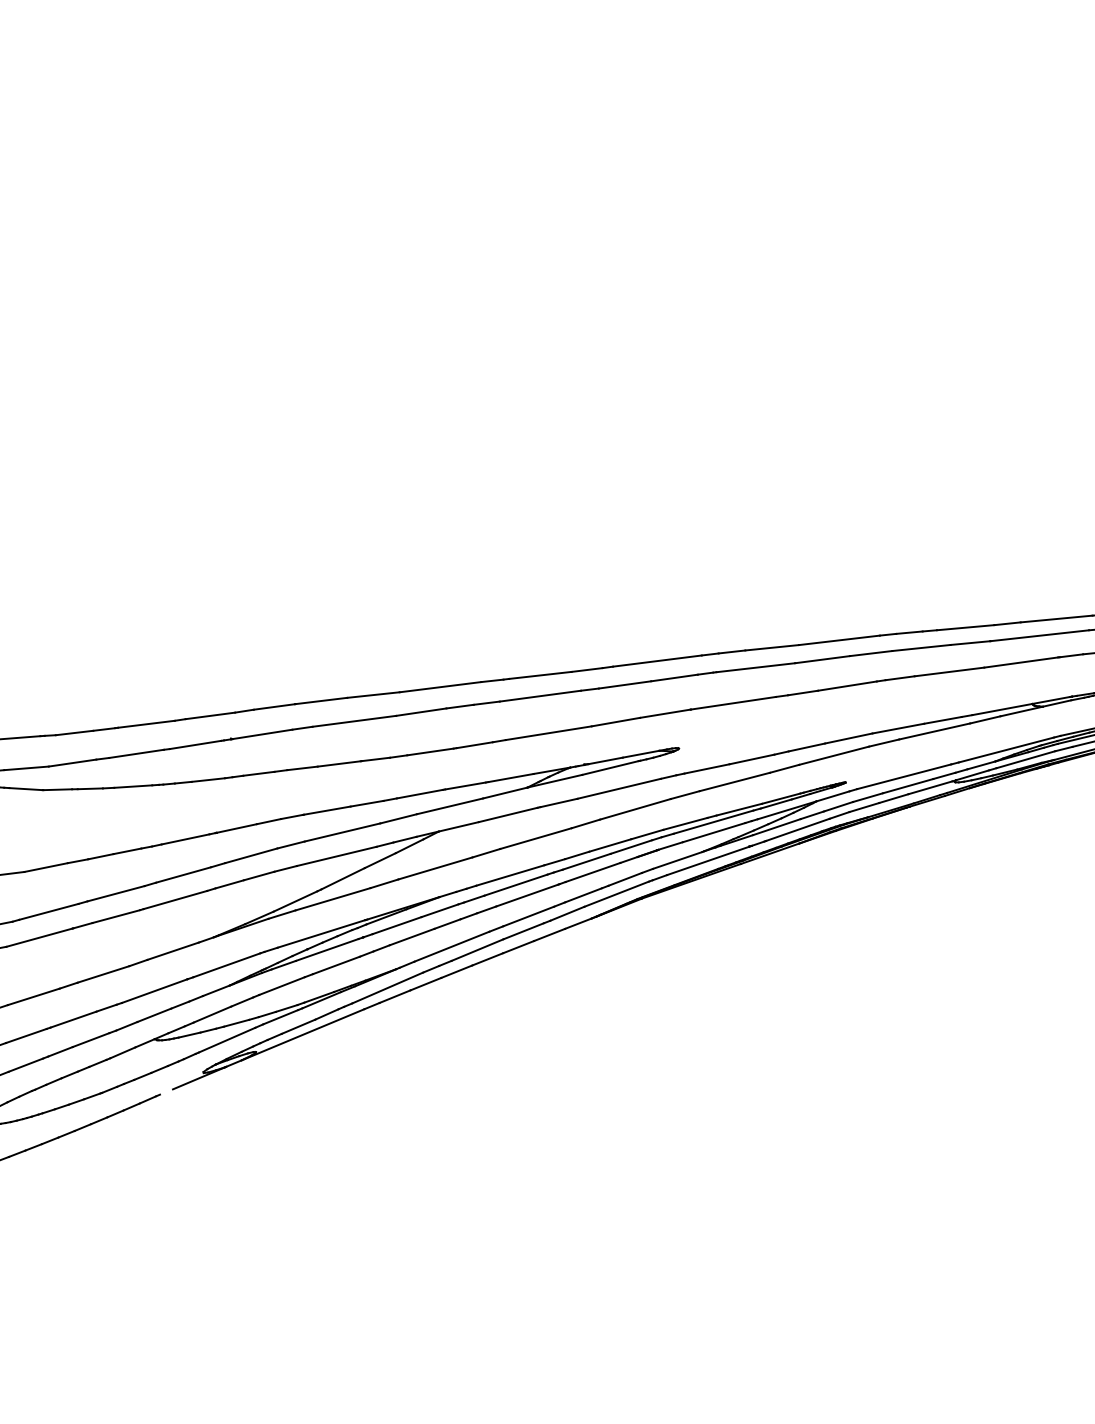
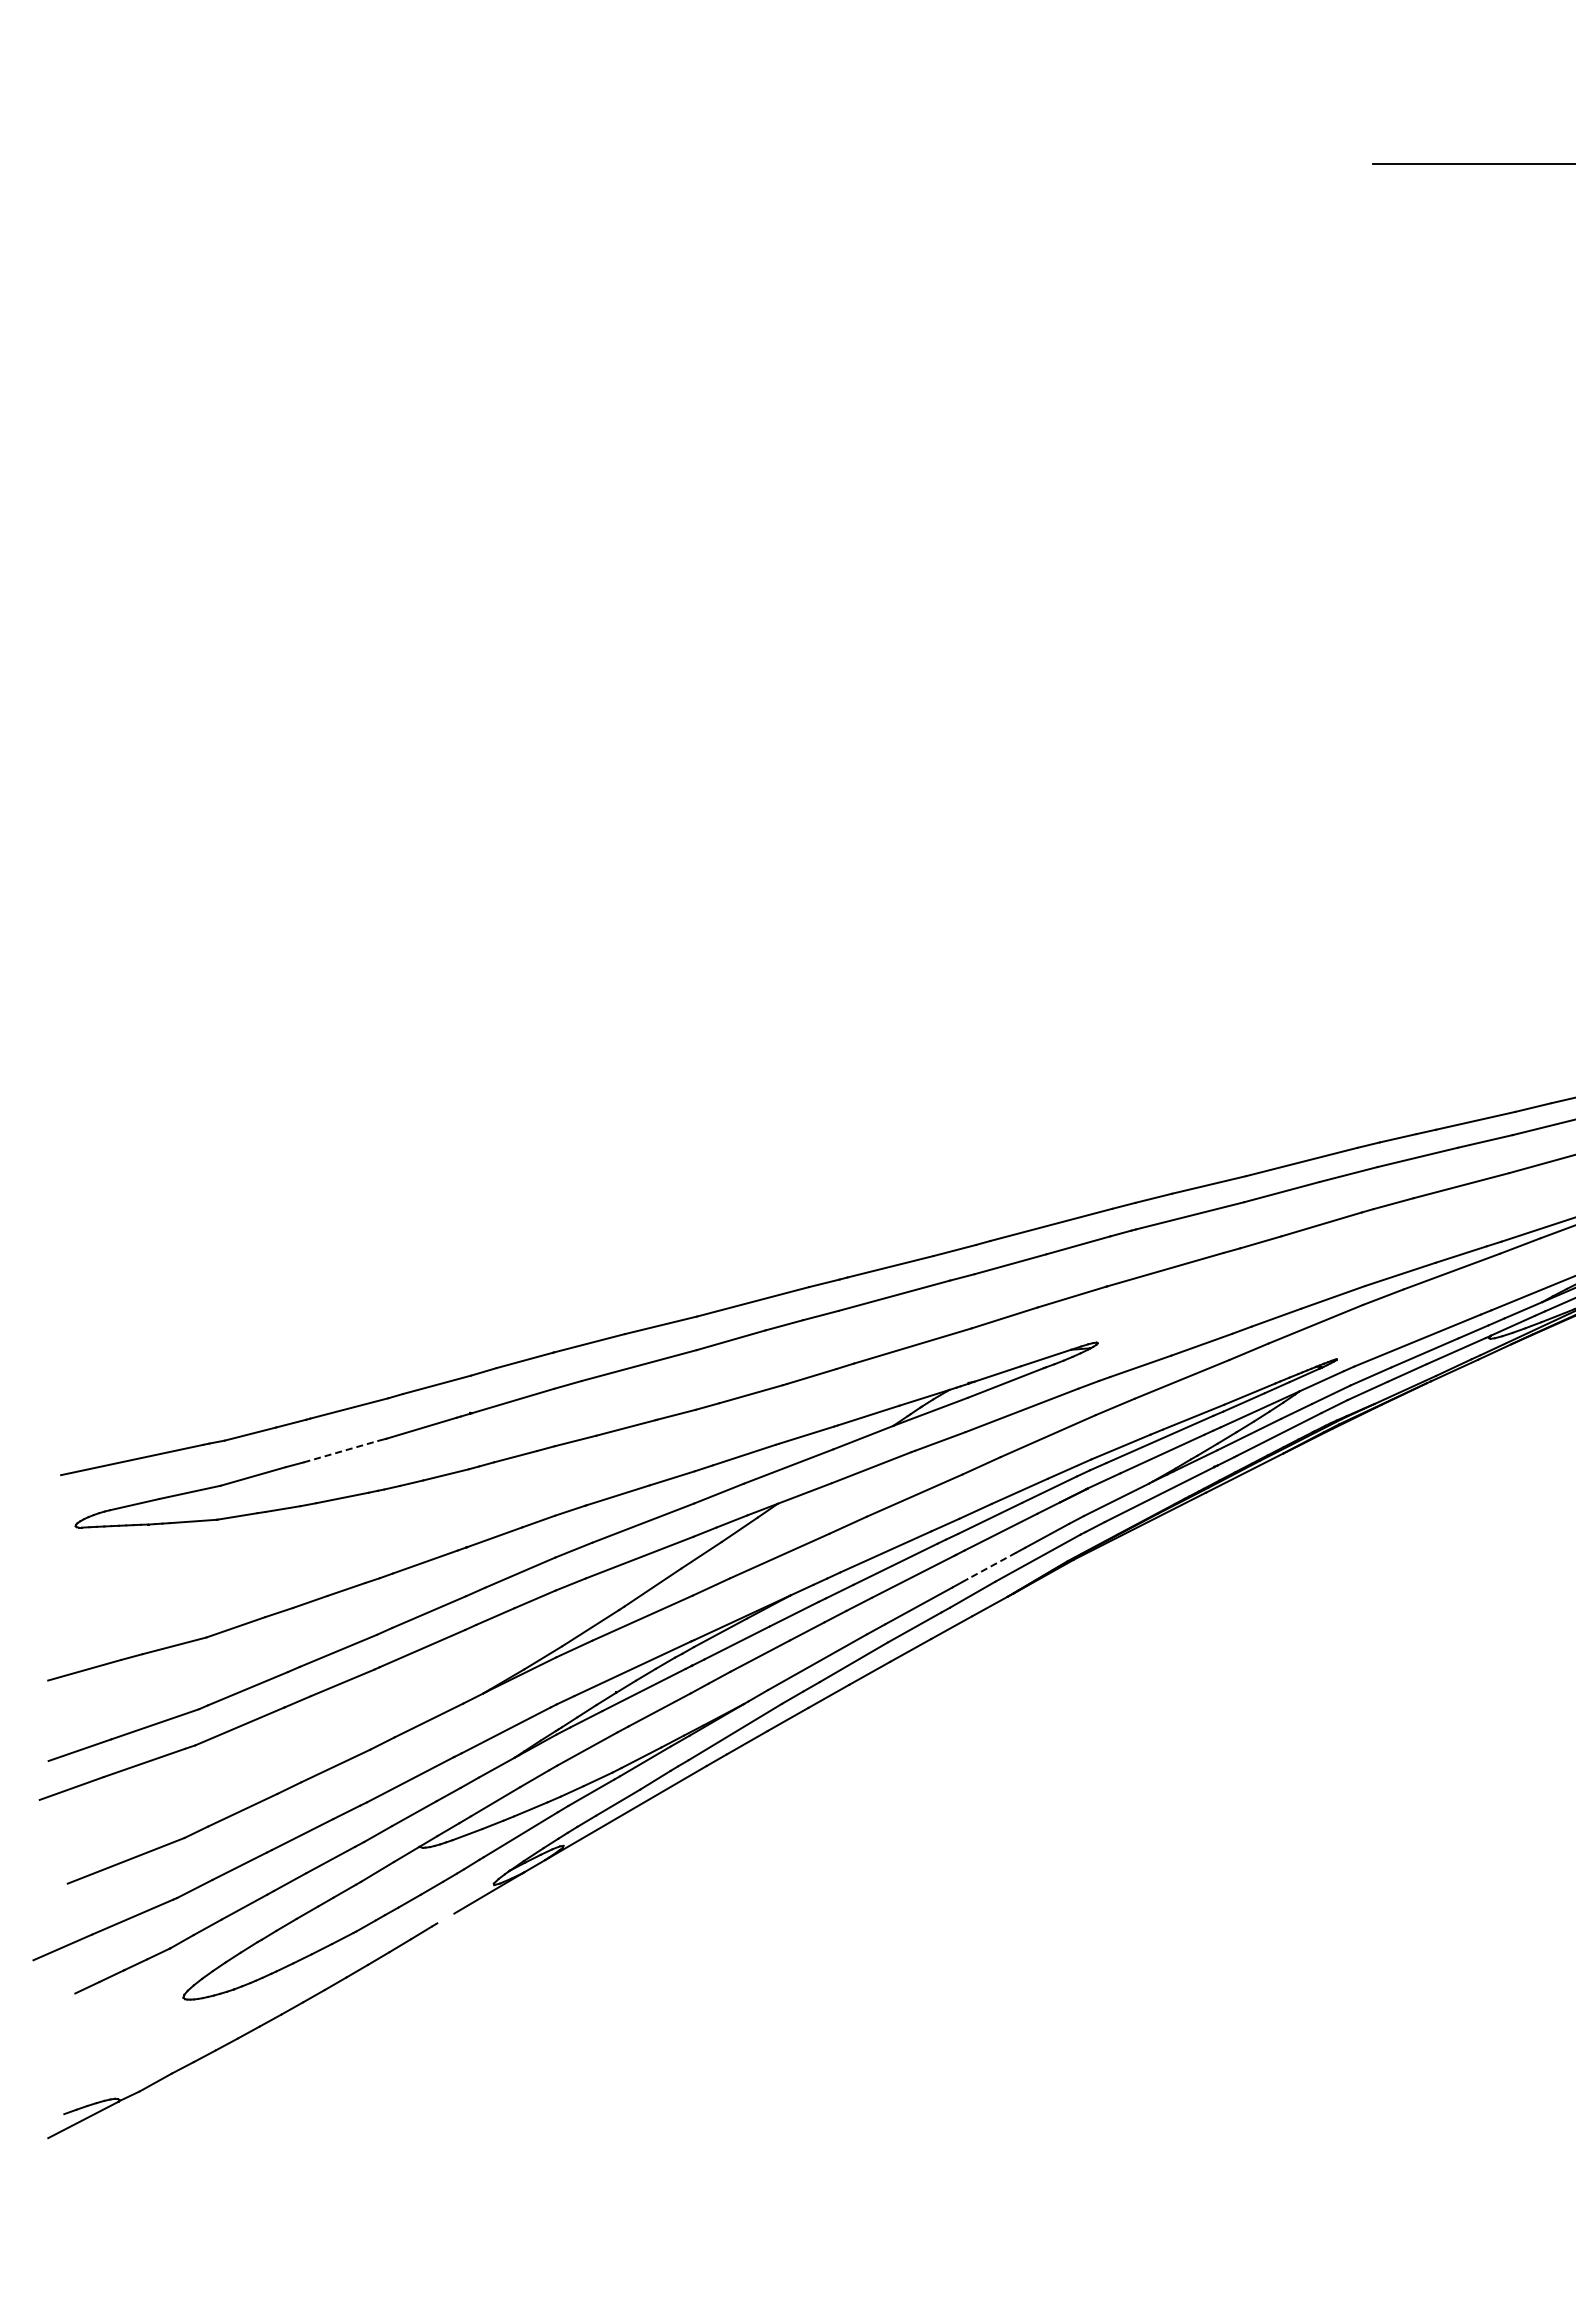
line: (136, 753) -> (341, 1451), solid -> dashed
line: (583, 894) -> (991, 1565), solid -> dashed

